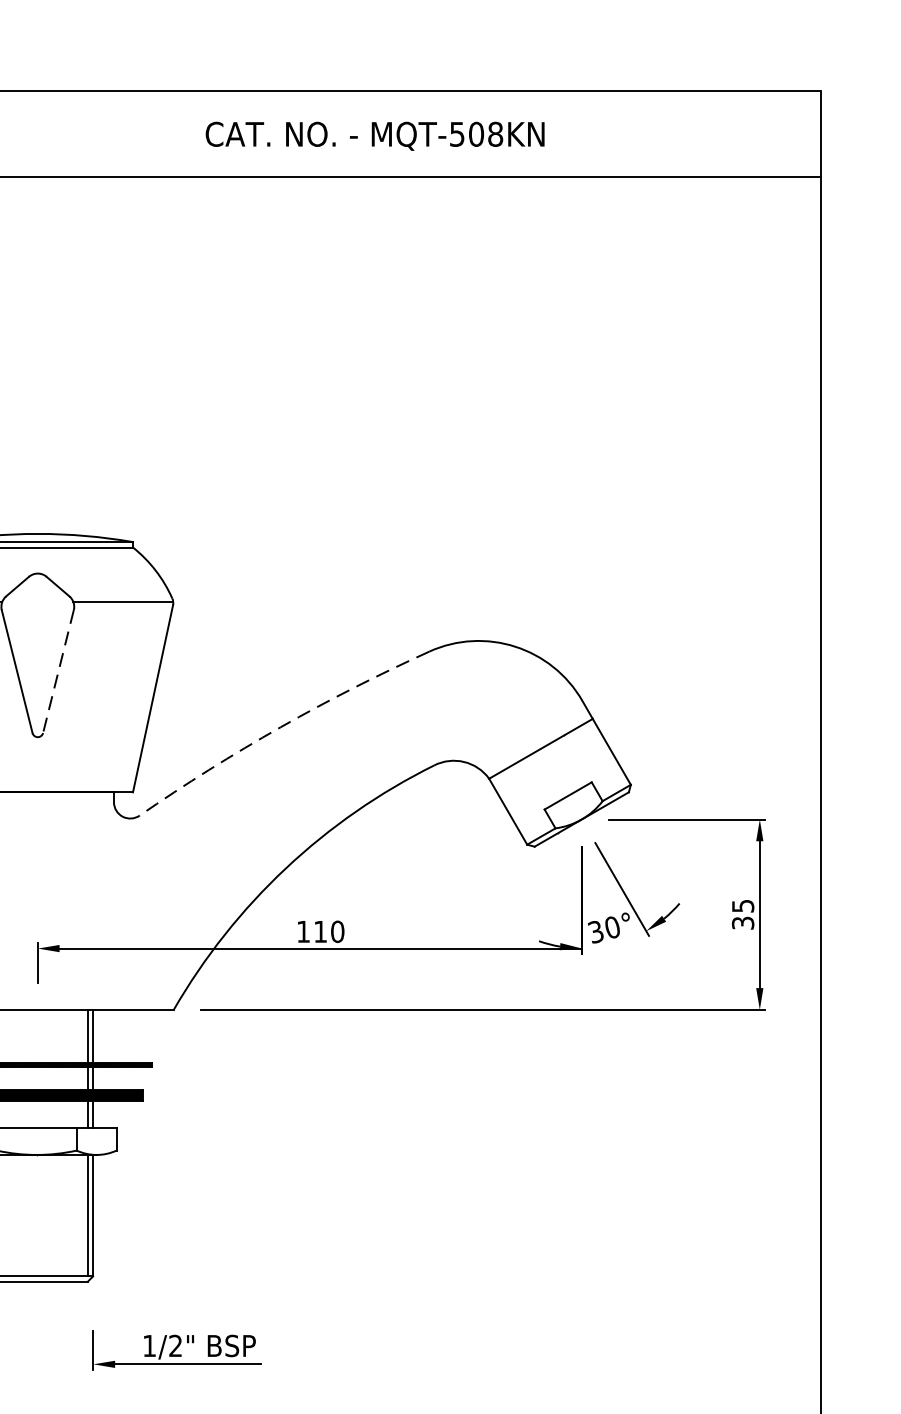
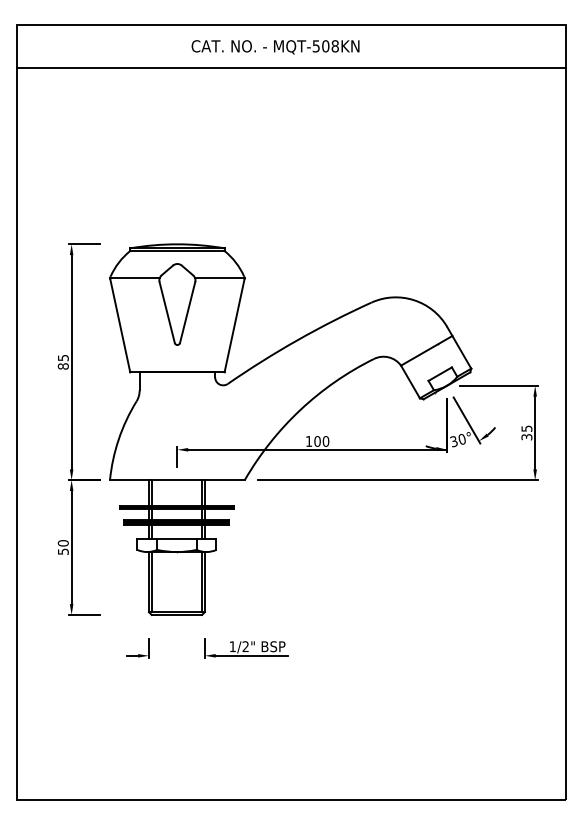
text: (375, 136) -> (275, 47), moved
line: (58, 673) -> (187, 313), dashed -> solid
arc: (280, 728) -> (297, 340), dashed -> solid
text: (320, 931) -> (317, 441), 110 -> 100

